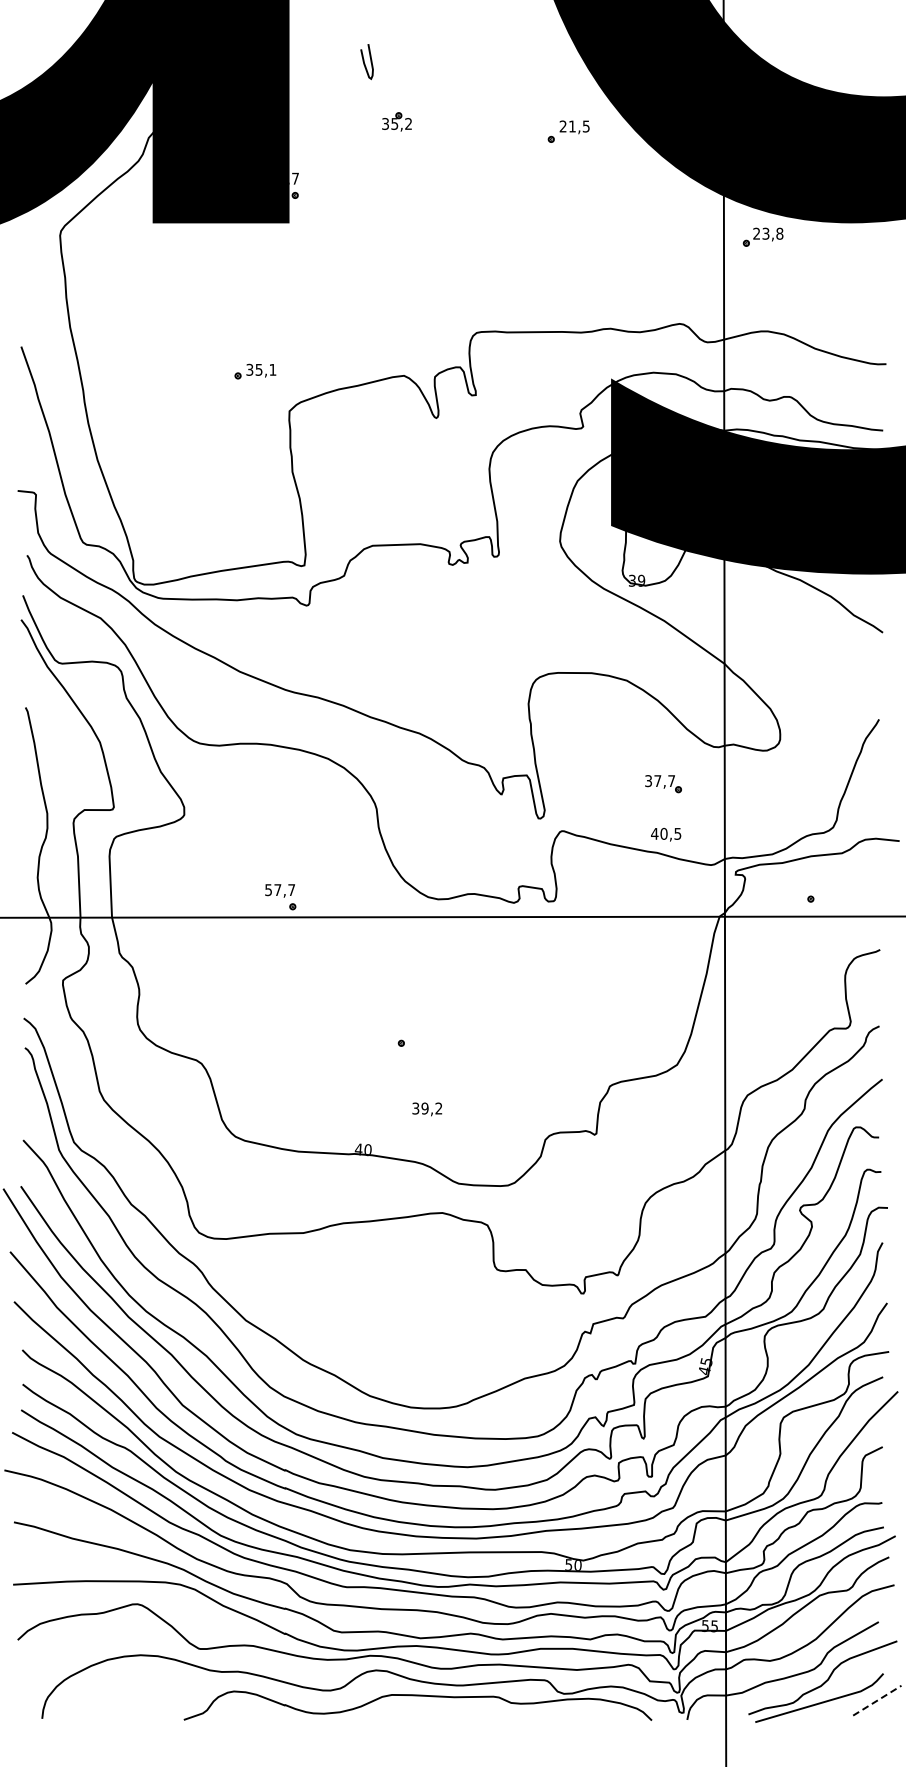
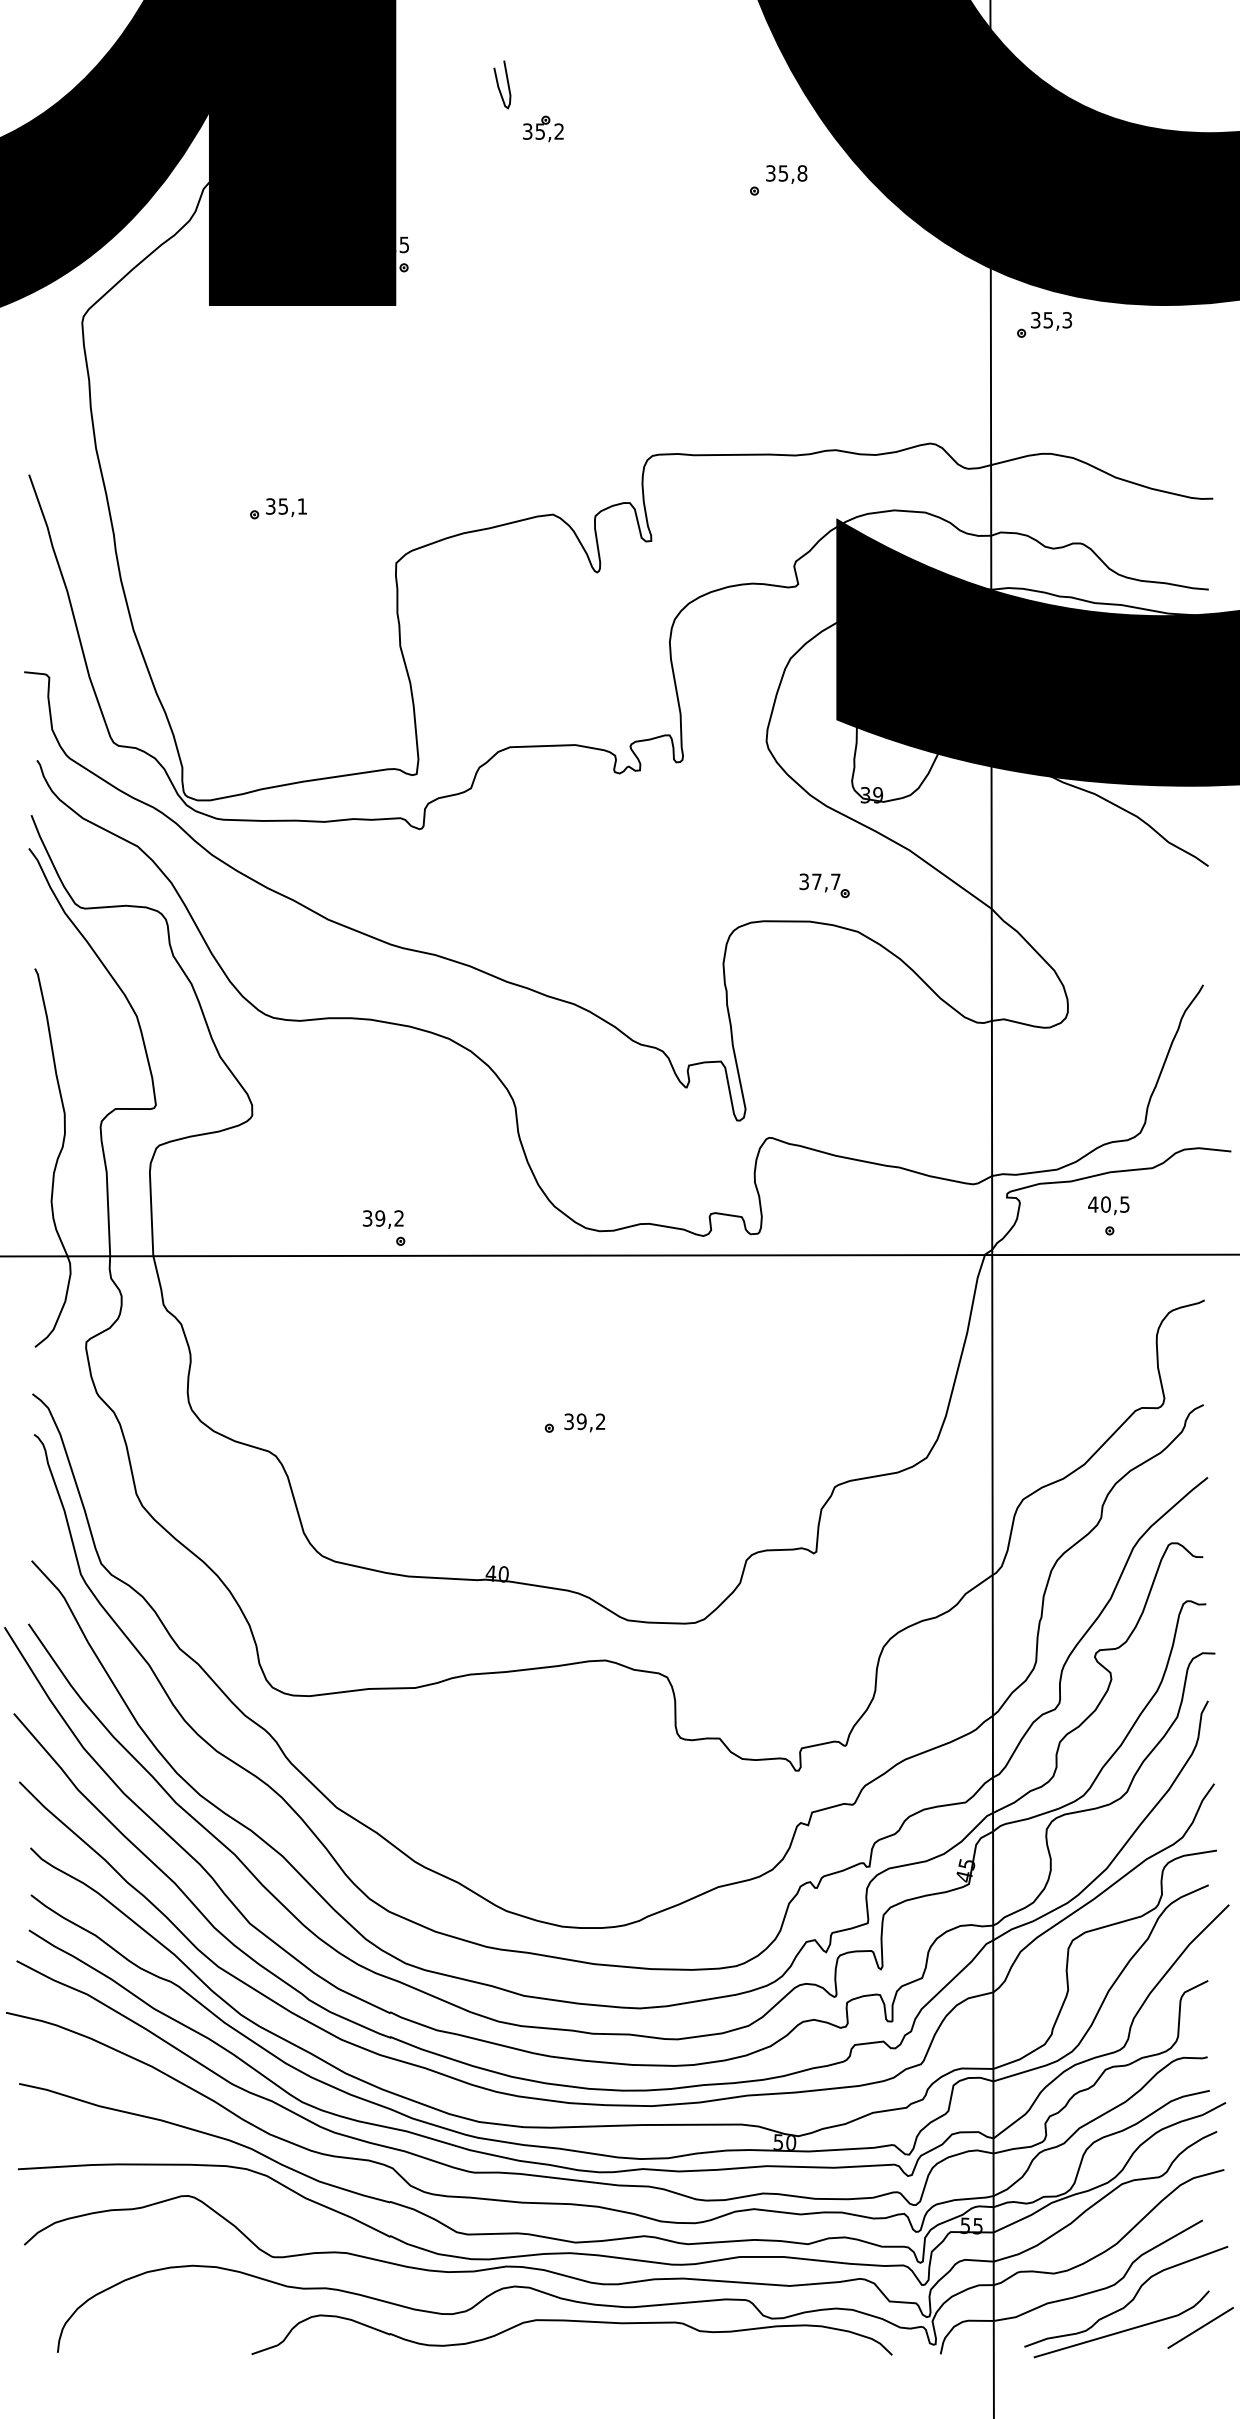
part: (396, 121) -> (542, 128), moved
text: (574, 126) -> (786, 173), 21,5 -> 35,8
text: (295, 178) -> (404, 244), 32,7 -> 35,5
text: (768, 233) -> (1051, 319), 23,8 -> 35,3
part: (255, 371) -> (278, 508), moved
part: (663, 784) -> (824, 886), moved
text: (666, 834) -> (1109, 1205), moved
text: (280, 890) -> (383, 1219), 57,7 -> 39,2
text: (427, 1109) -> (585, 1423), moved
line: (877, 1700) -> (1201, 2327), dashed -> solid

